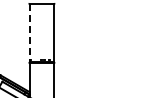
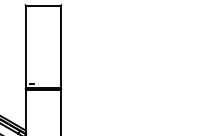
line: (29, 33) -> (25, 47), dashed -> solid

